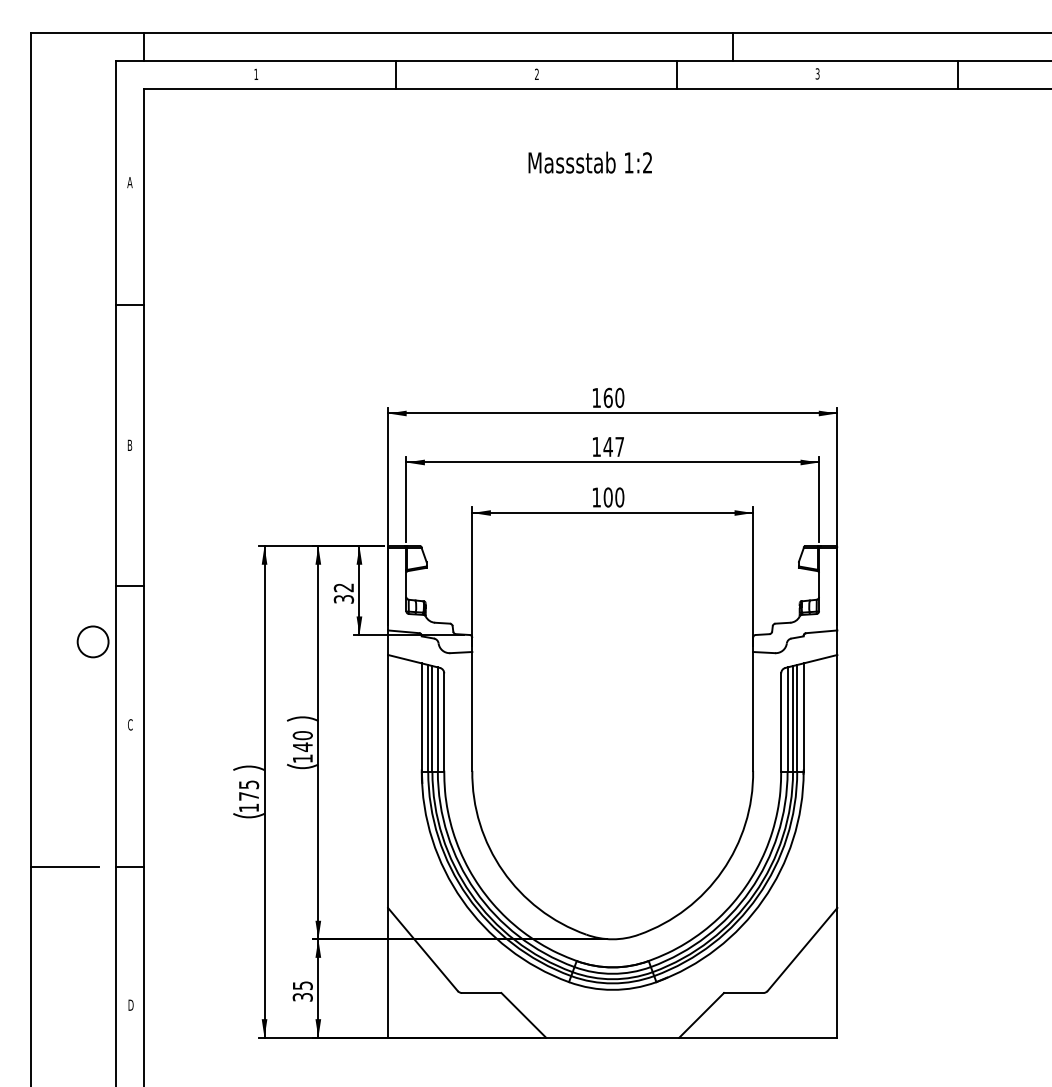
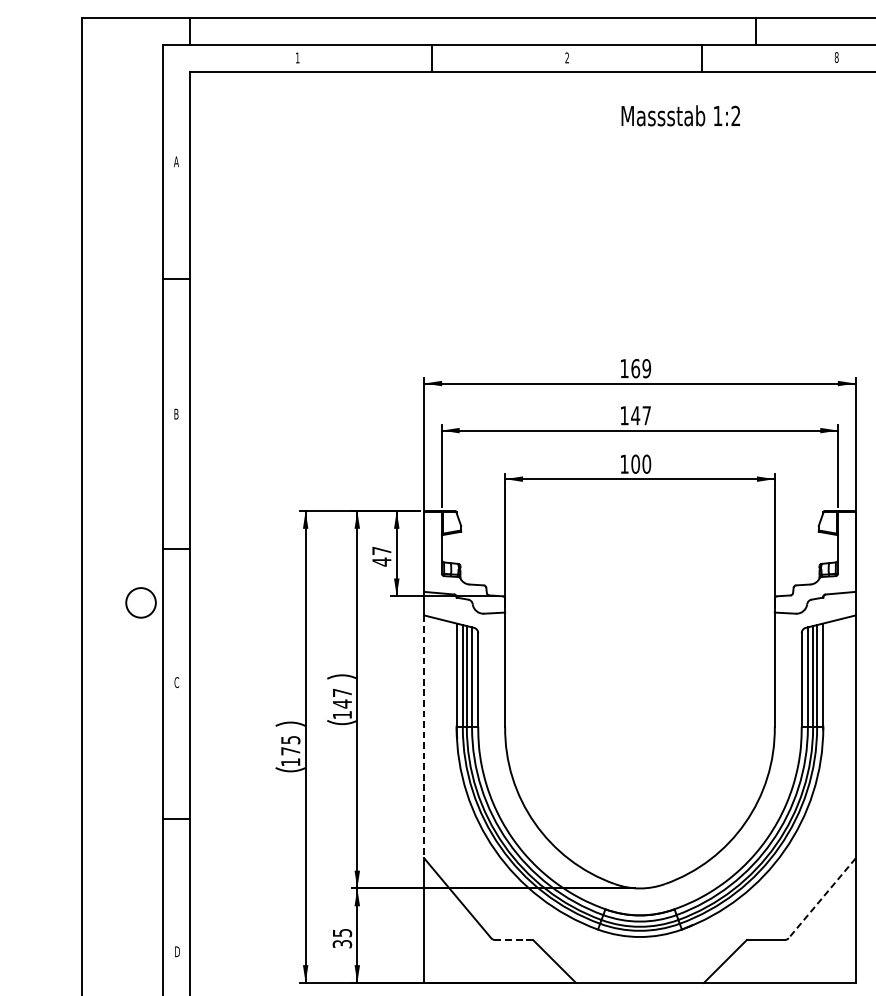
text: (817, 73) -> (836, 57), 3 -> 8
text: (589, 162) -> (680, 115), moved
text: (619, 398) -> (646, 369), 160 -> 169
text: (343, 593) -> (381, 556), 32 -> 47
text: (302, 735) -> (342, 692), 140 -> 147
line: (388, 781) -> (424, 736), solid -> dashed
line: (64, 866) -> (113, 818), removed
line: (802, 949) -> (822, 898), solid -> dashed
line: (481, 993) -> (513, 940), solid -> dashed

